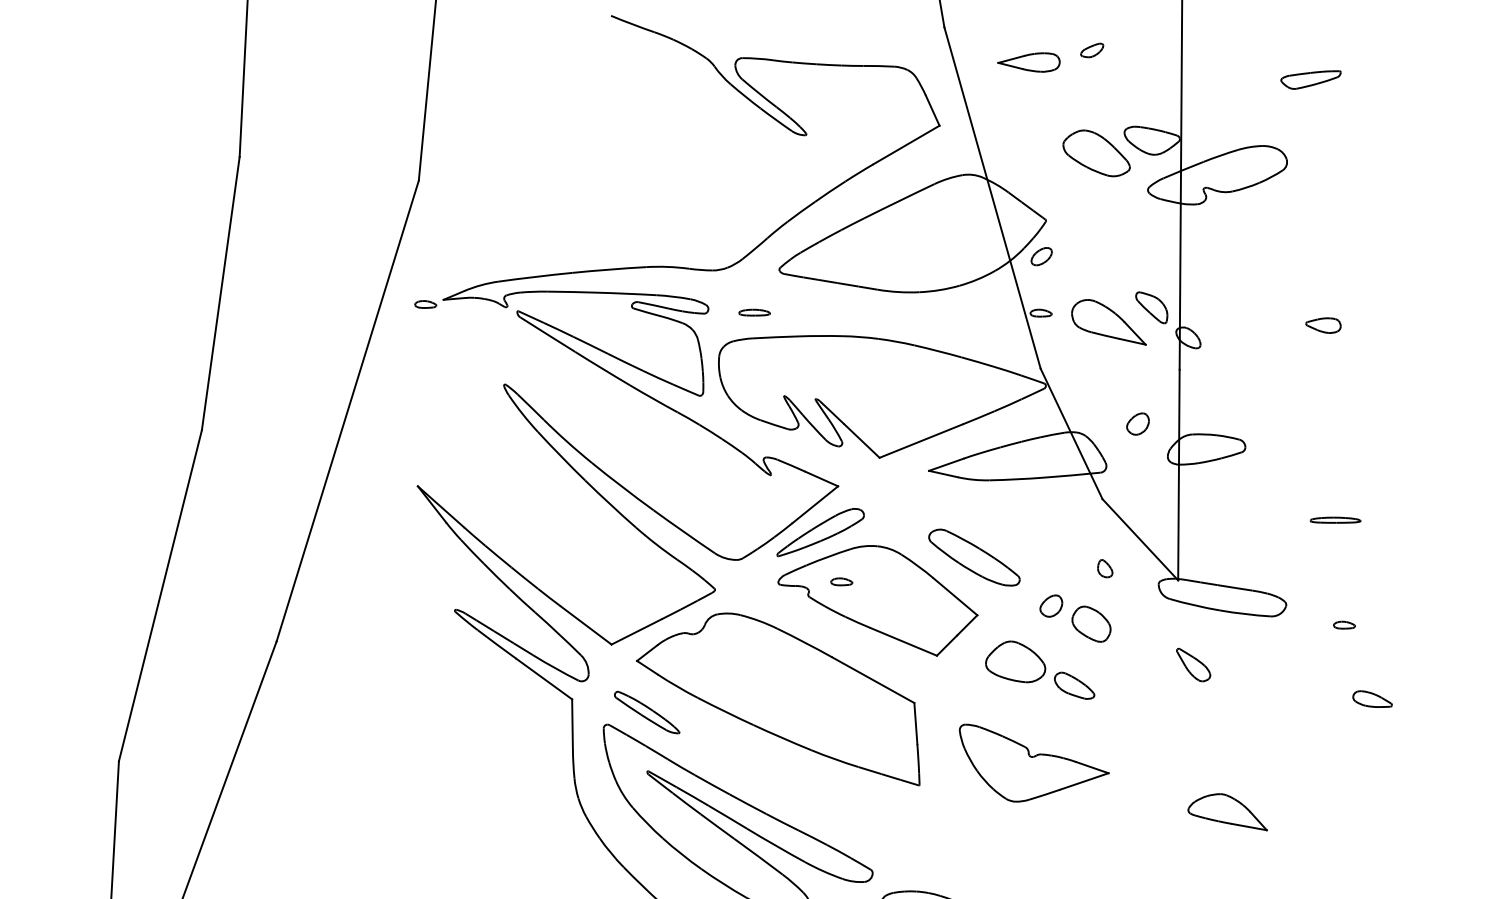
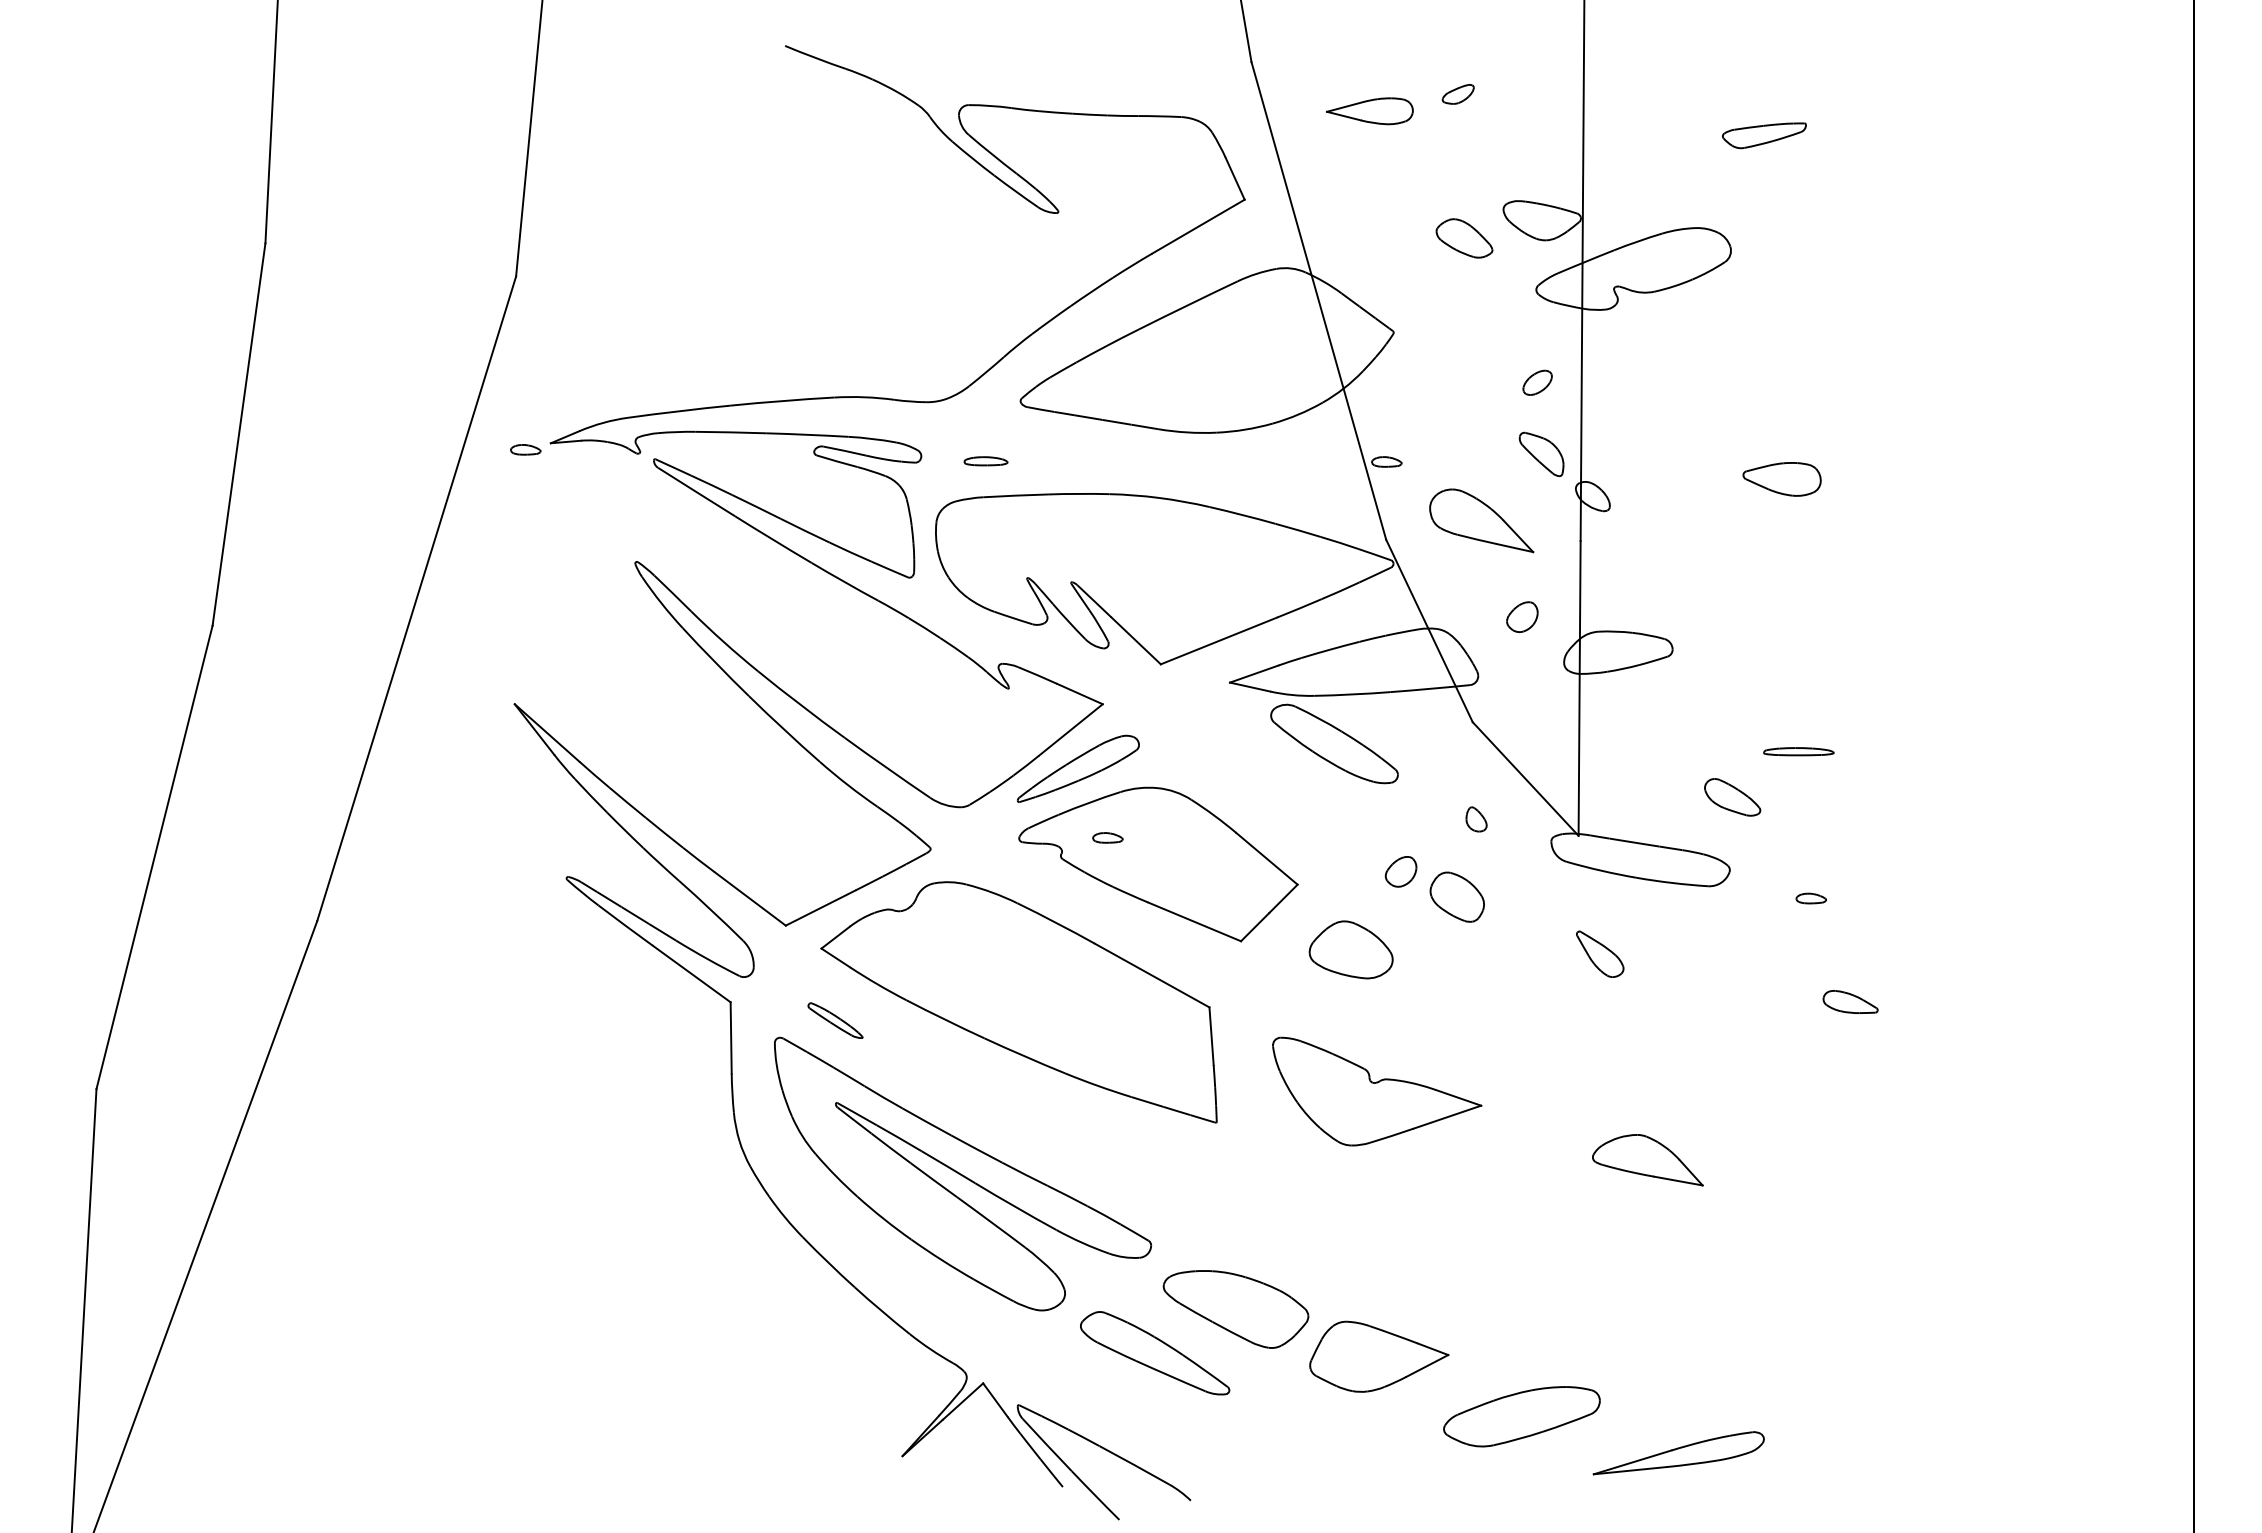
part: (1096, 153) -> (1464, 238), size x0.6
part: (1041, 256) -> (1537, 382), moved
part: (1108, 322) -> (1481, 520), moved
part: (1323, 325) -> (1781, 479), size x1.6
part: (974, 557) -> (1334, 743), moved
part: (1074, 685) -> (1732, 797), moved
part: (647, 712) -> (835, 1020), size x0.6

